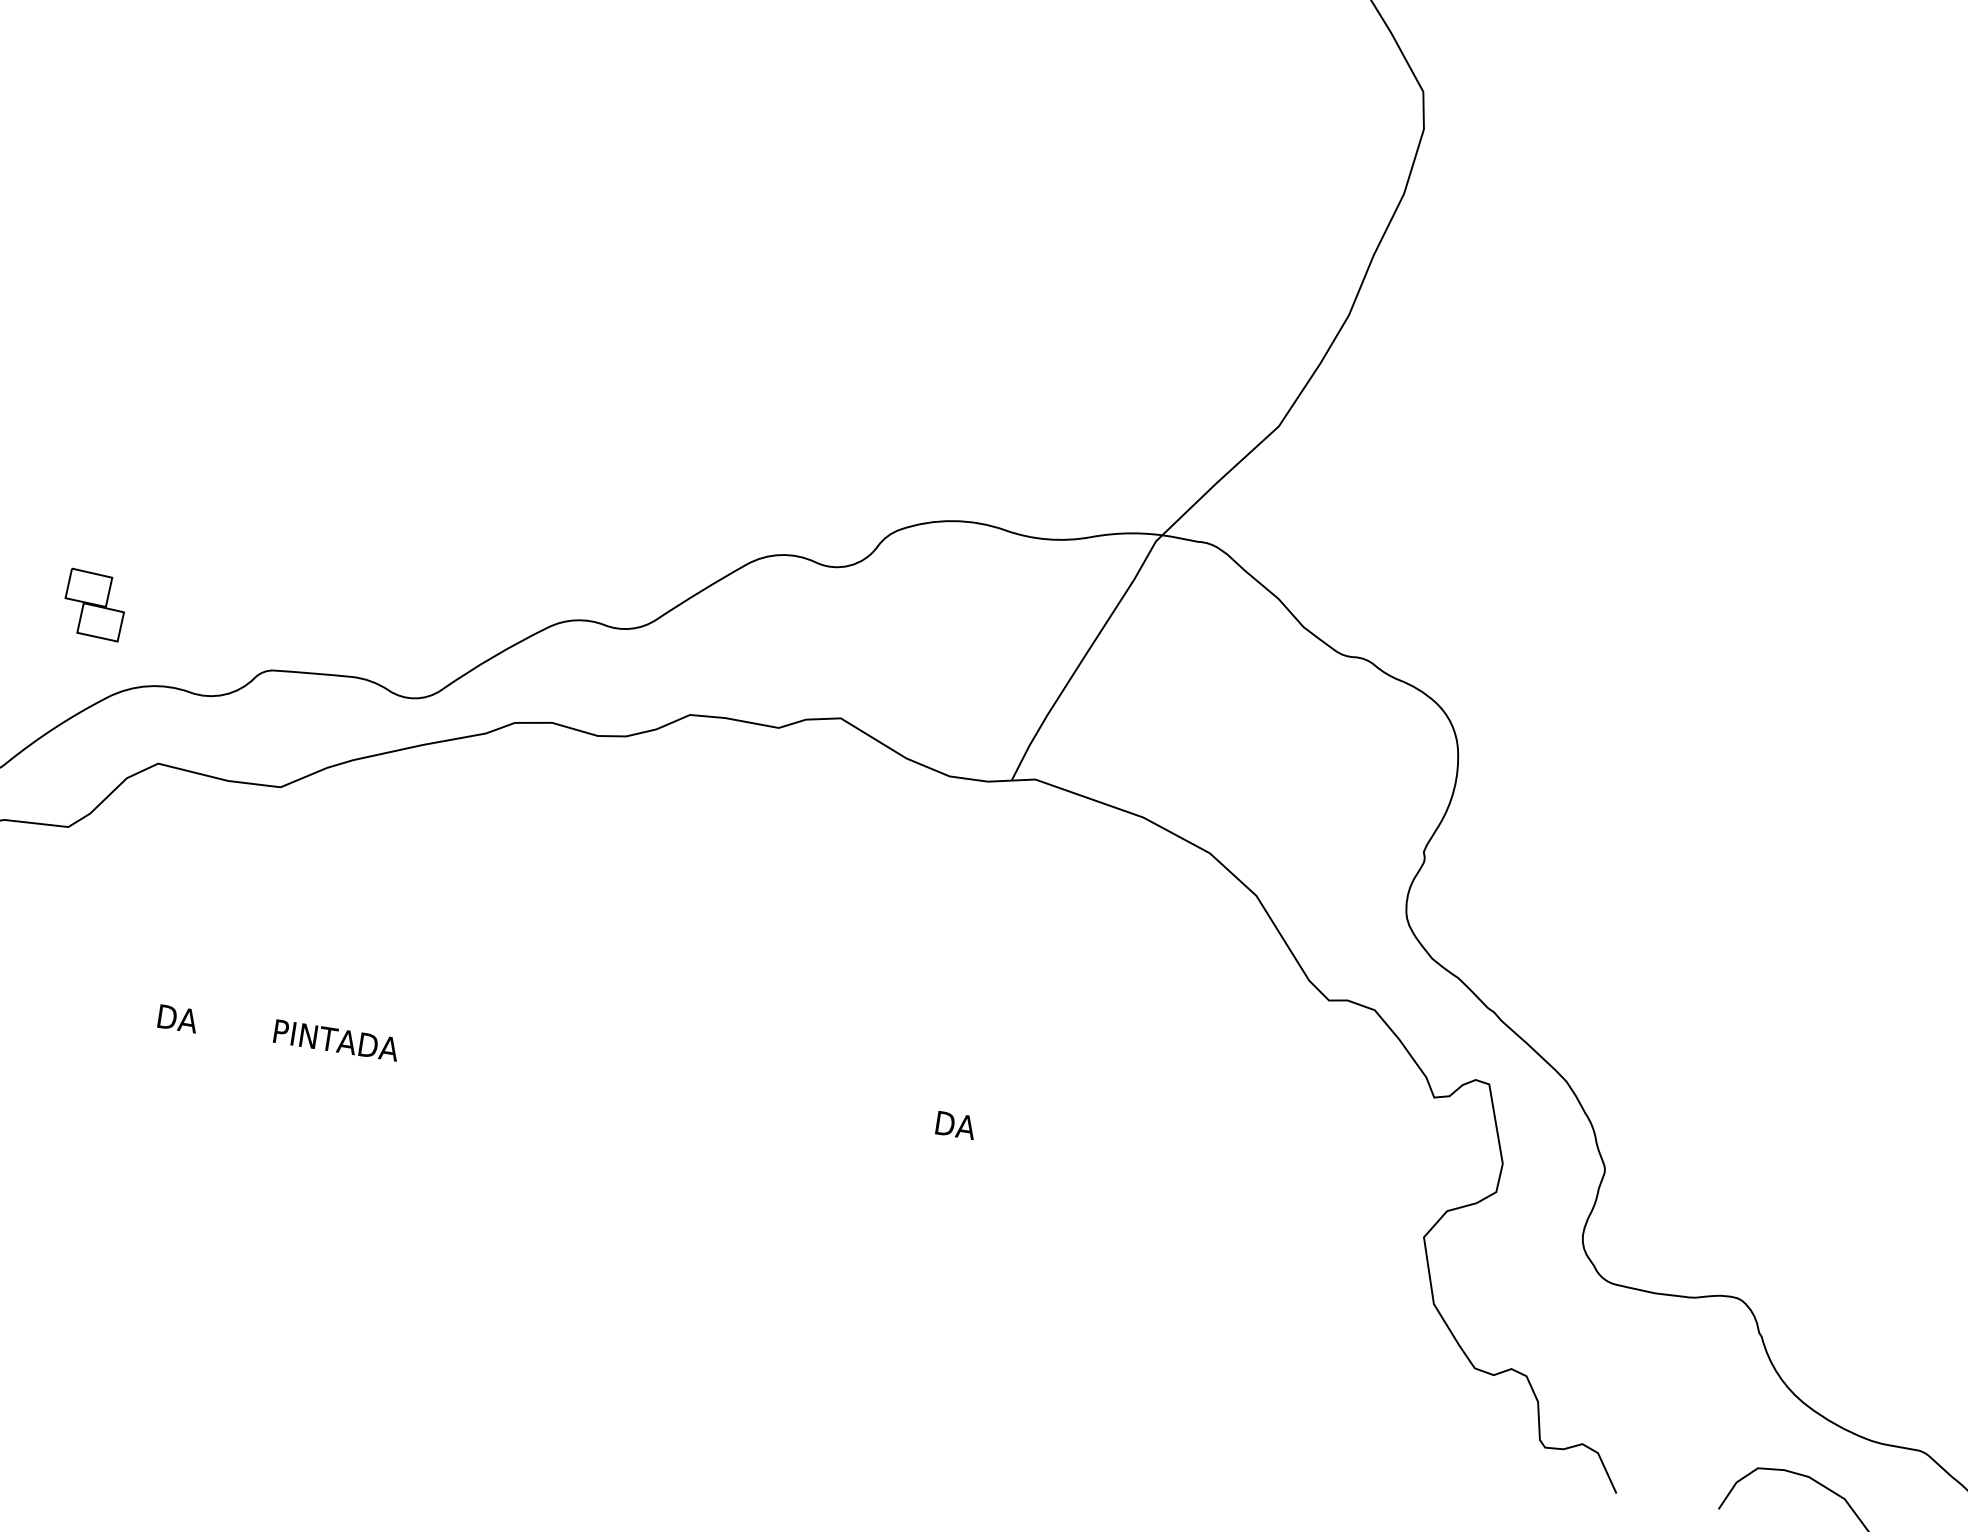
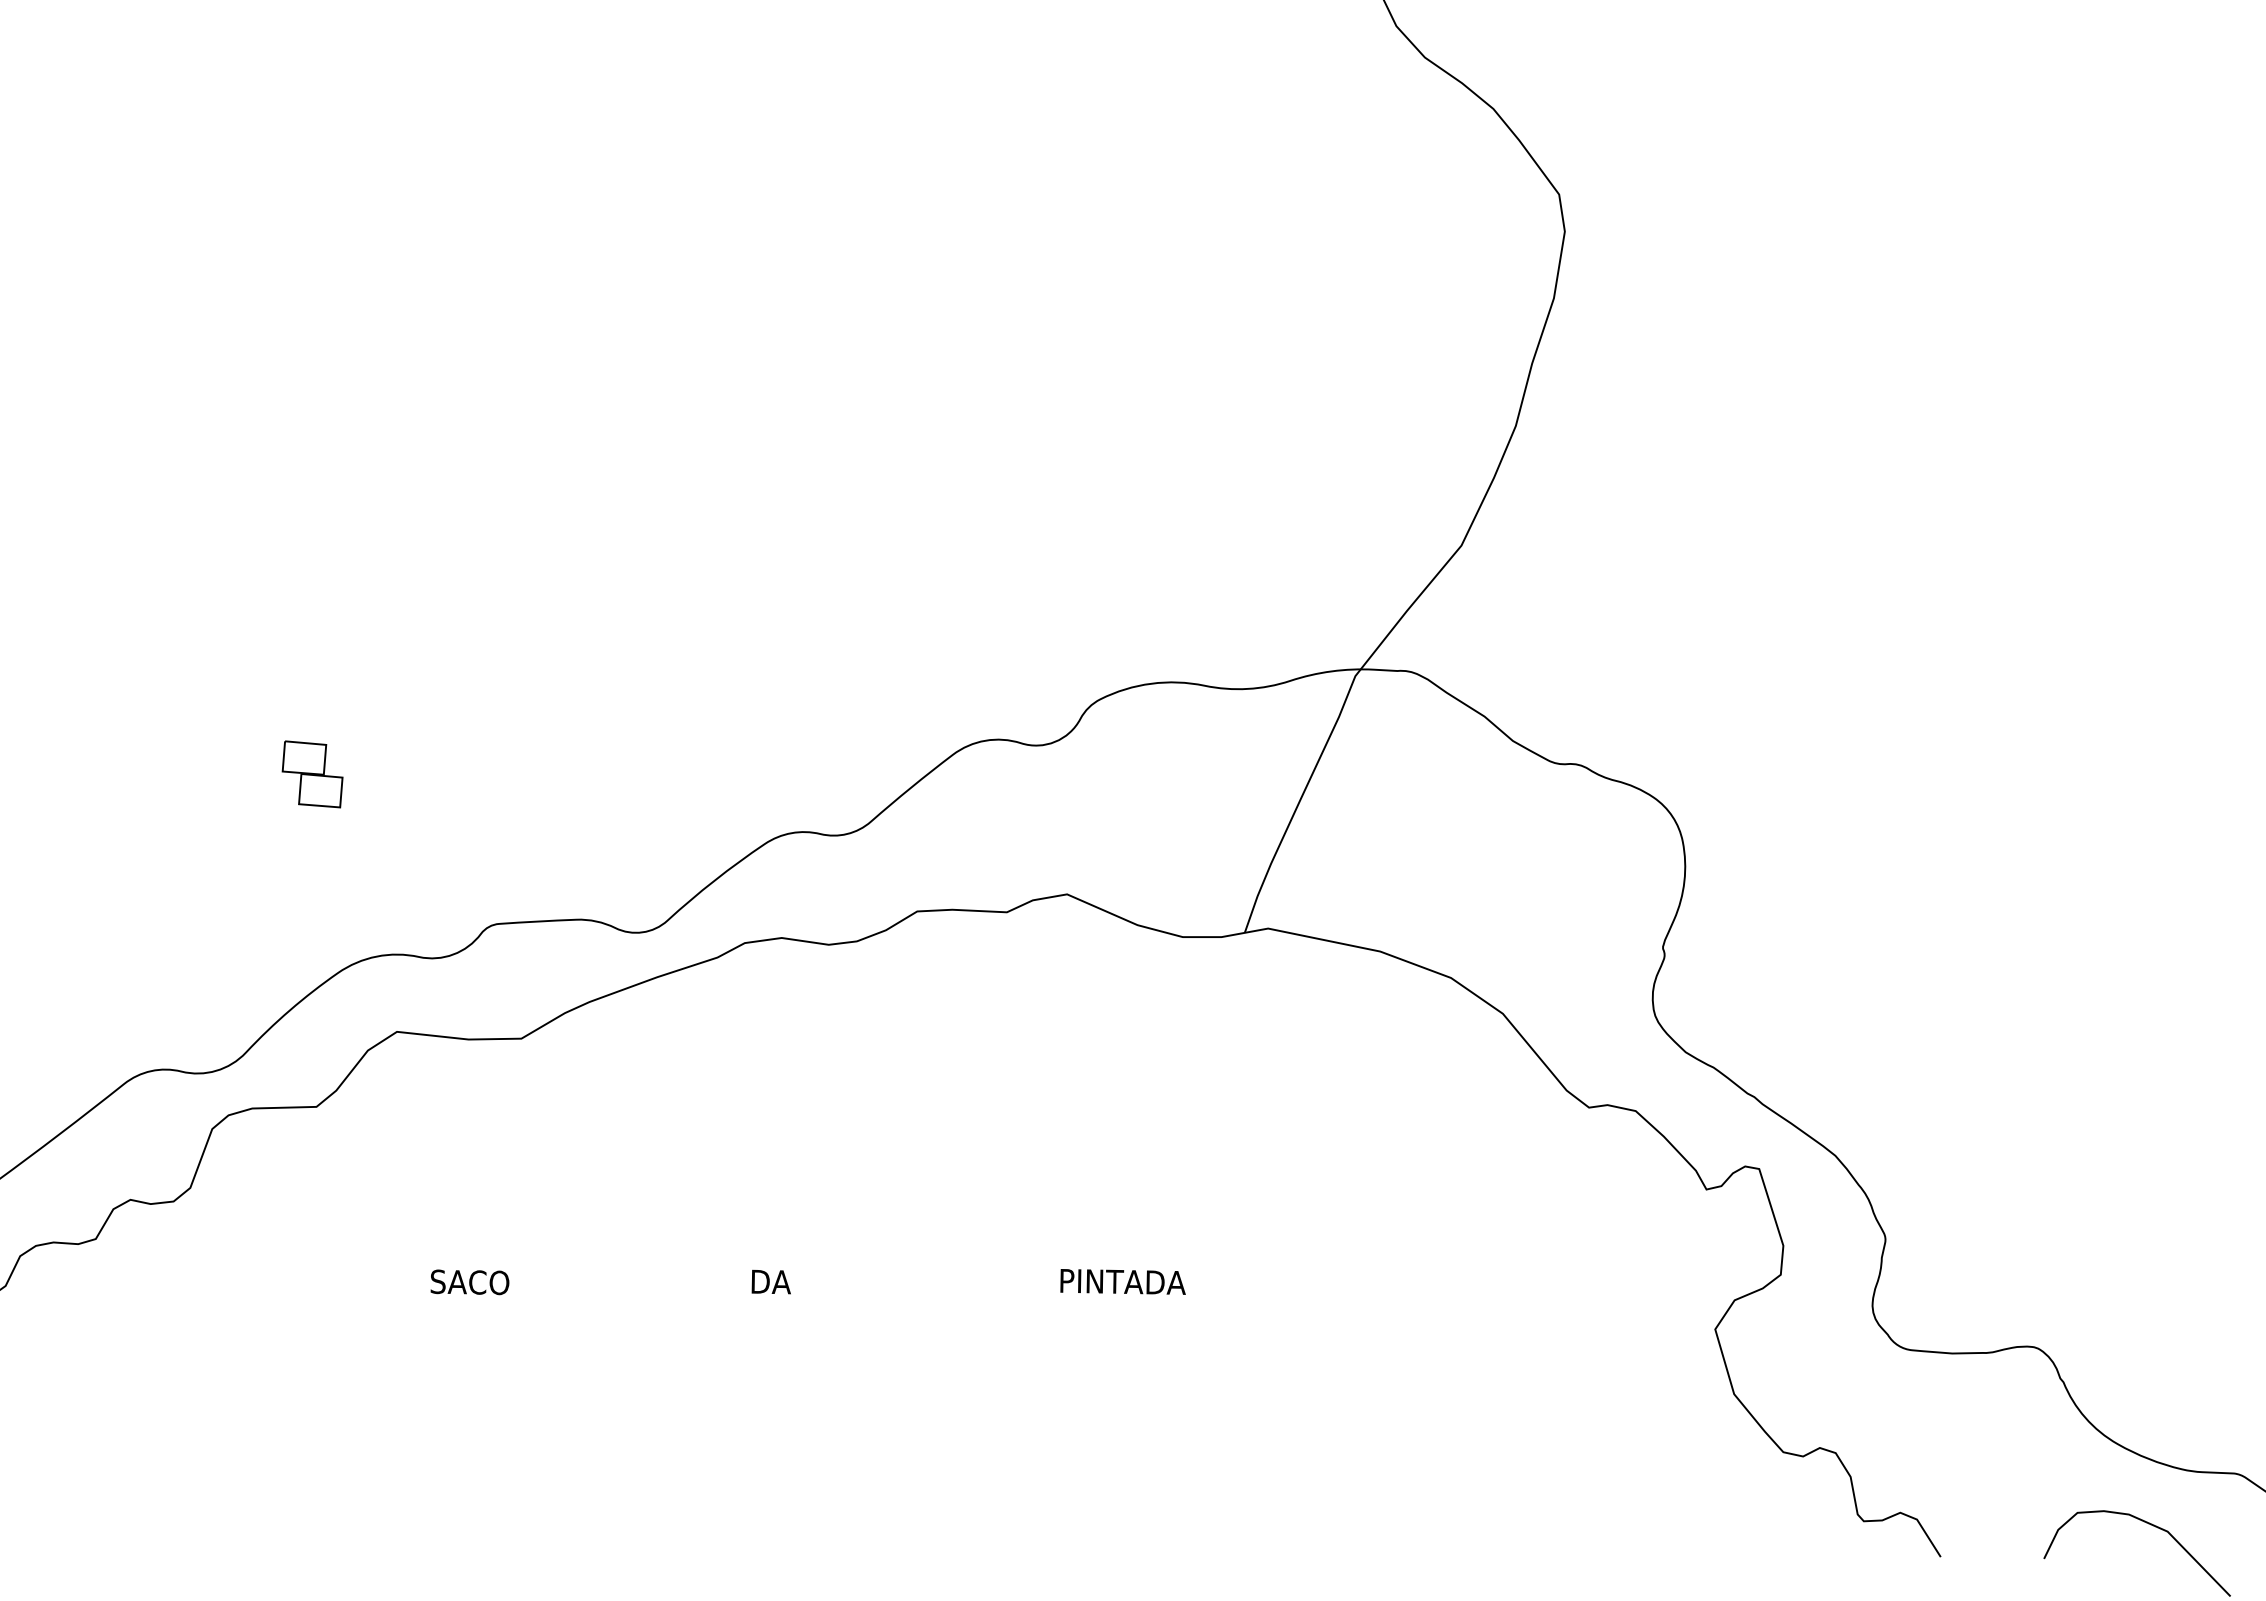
part: (94, 605) -> (312, 774), moved
text: (196, 1021) -> (469, 1282), DA -> SACO
text: (335, 1039) -> (1122, 1281), moved
text: (955, 1124) -> (770, 1281), moved

